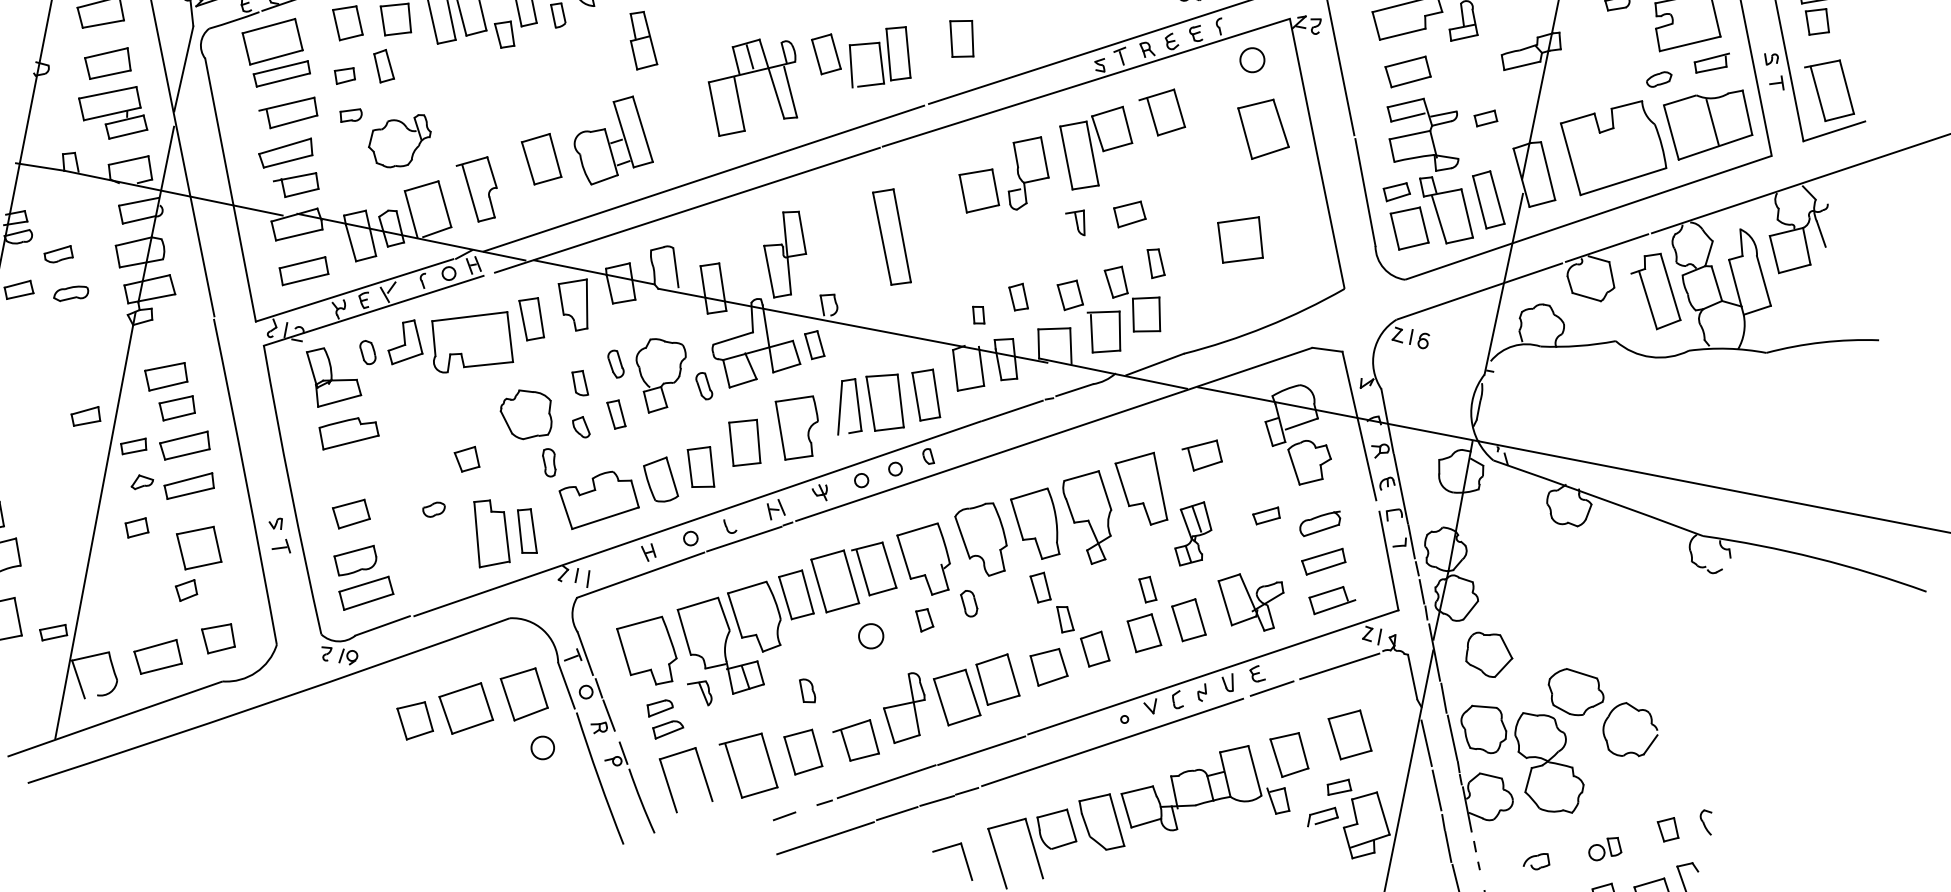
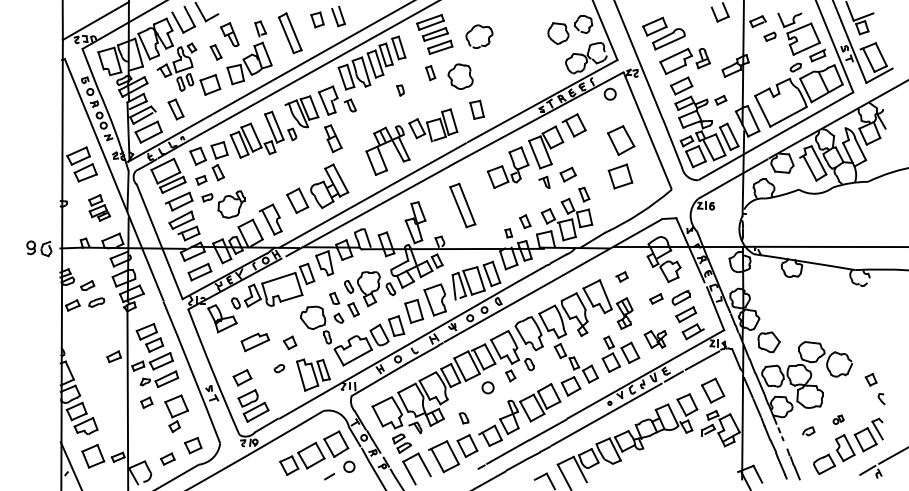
part: (116, 91) -> (99, 207), size x0.6
part: (1263, 129) -> (621, 140), moved
part: (348, 435) -> (255, 342), moved
part: (1201, 453) -> (621, 276), size x0.6
part: (1248, 601) -> (655, 339), size x0.7
part: (158, 655) -> (167, 458), size x0.6
line: (784, 815) -> (329, 476), moved
part: (1666, 828) -> (870, 379), moved
part: (1605, 847) -> (838, 419), size x0.7

